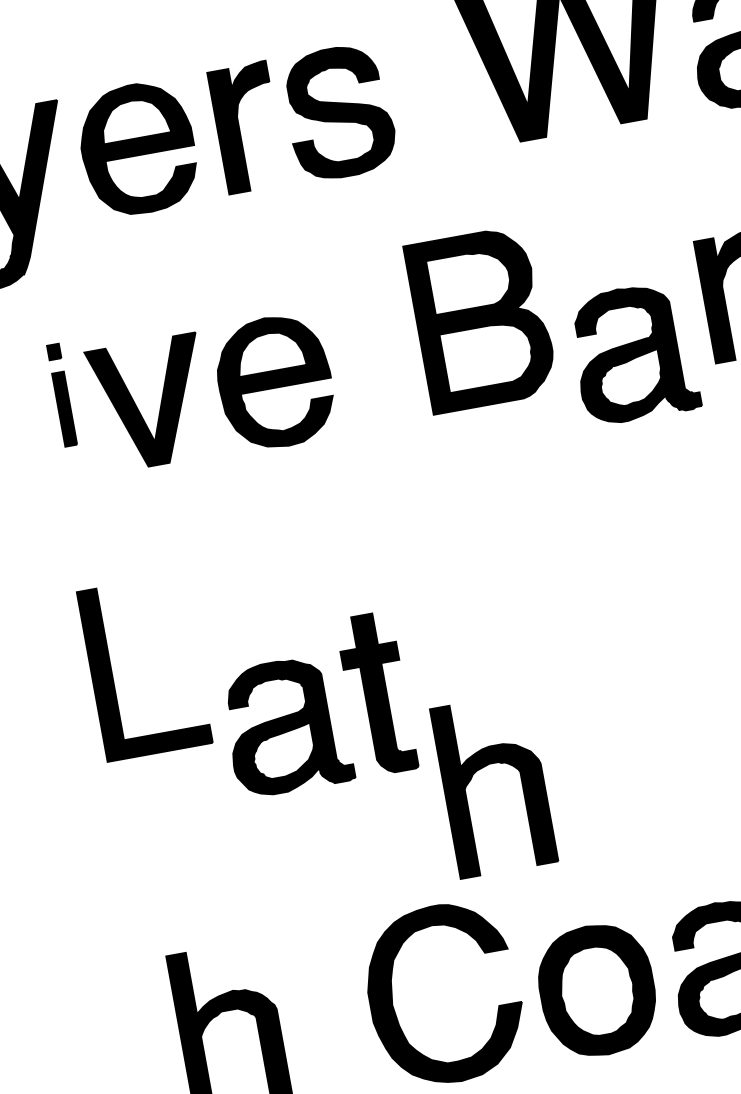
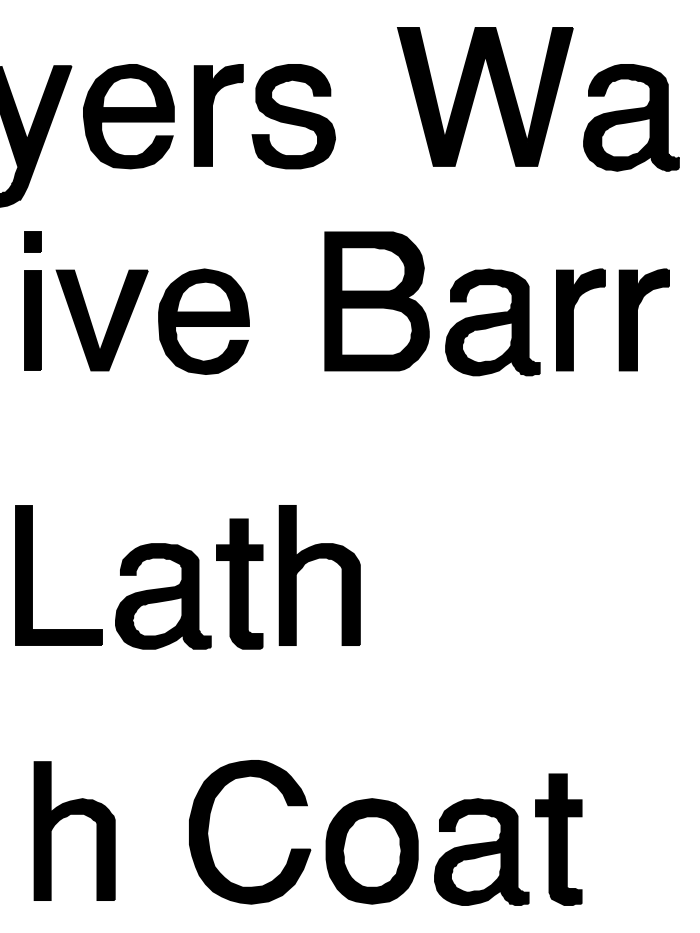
part: (633, 353) -> (492, 322), moved
part: (61, 394) -> (32, 300), size x1.67
part: (112, 673) -> (32, 575), moved
part: (484, 768) -> (314, 560), moved

